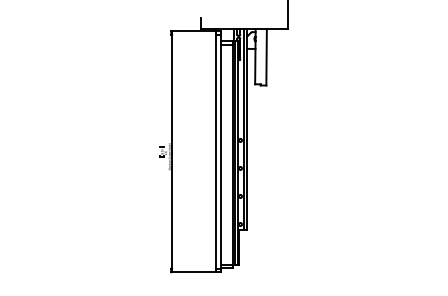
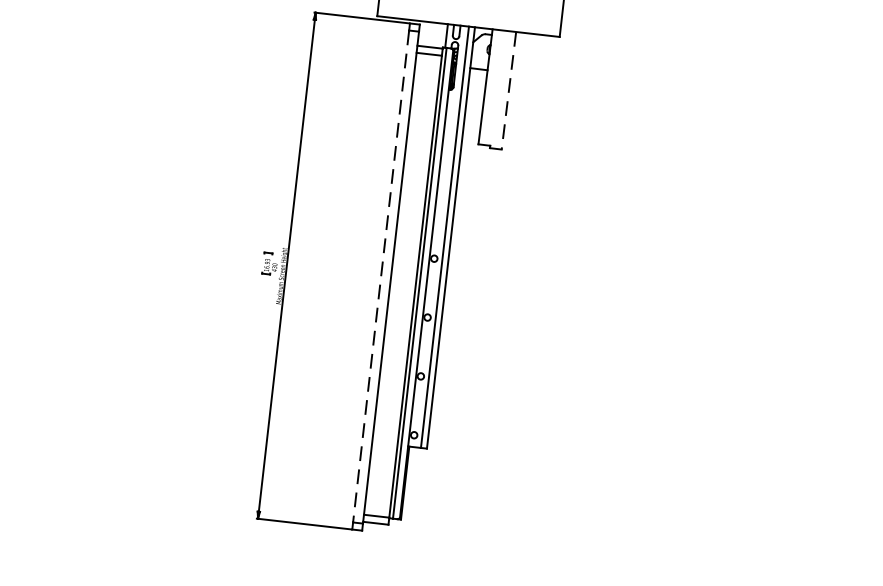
line: (266, 57) -> (508, 90), solid -> dashed
line: (216, 152) -> (380, 278), solid -> dashed

